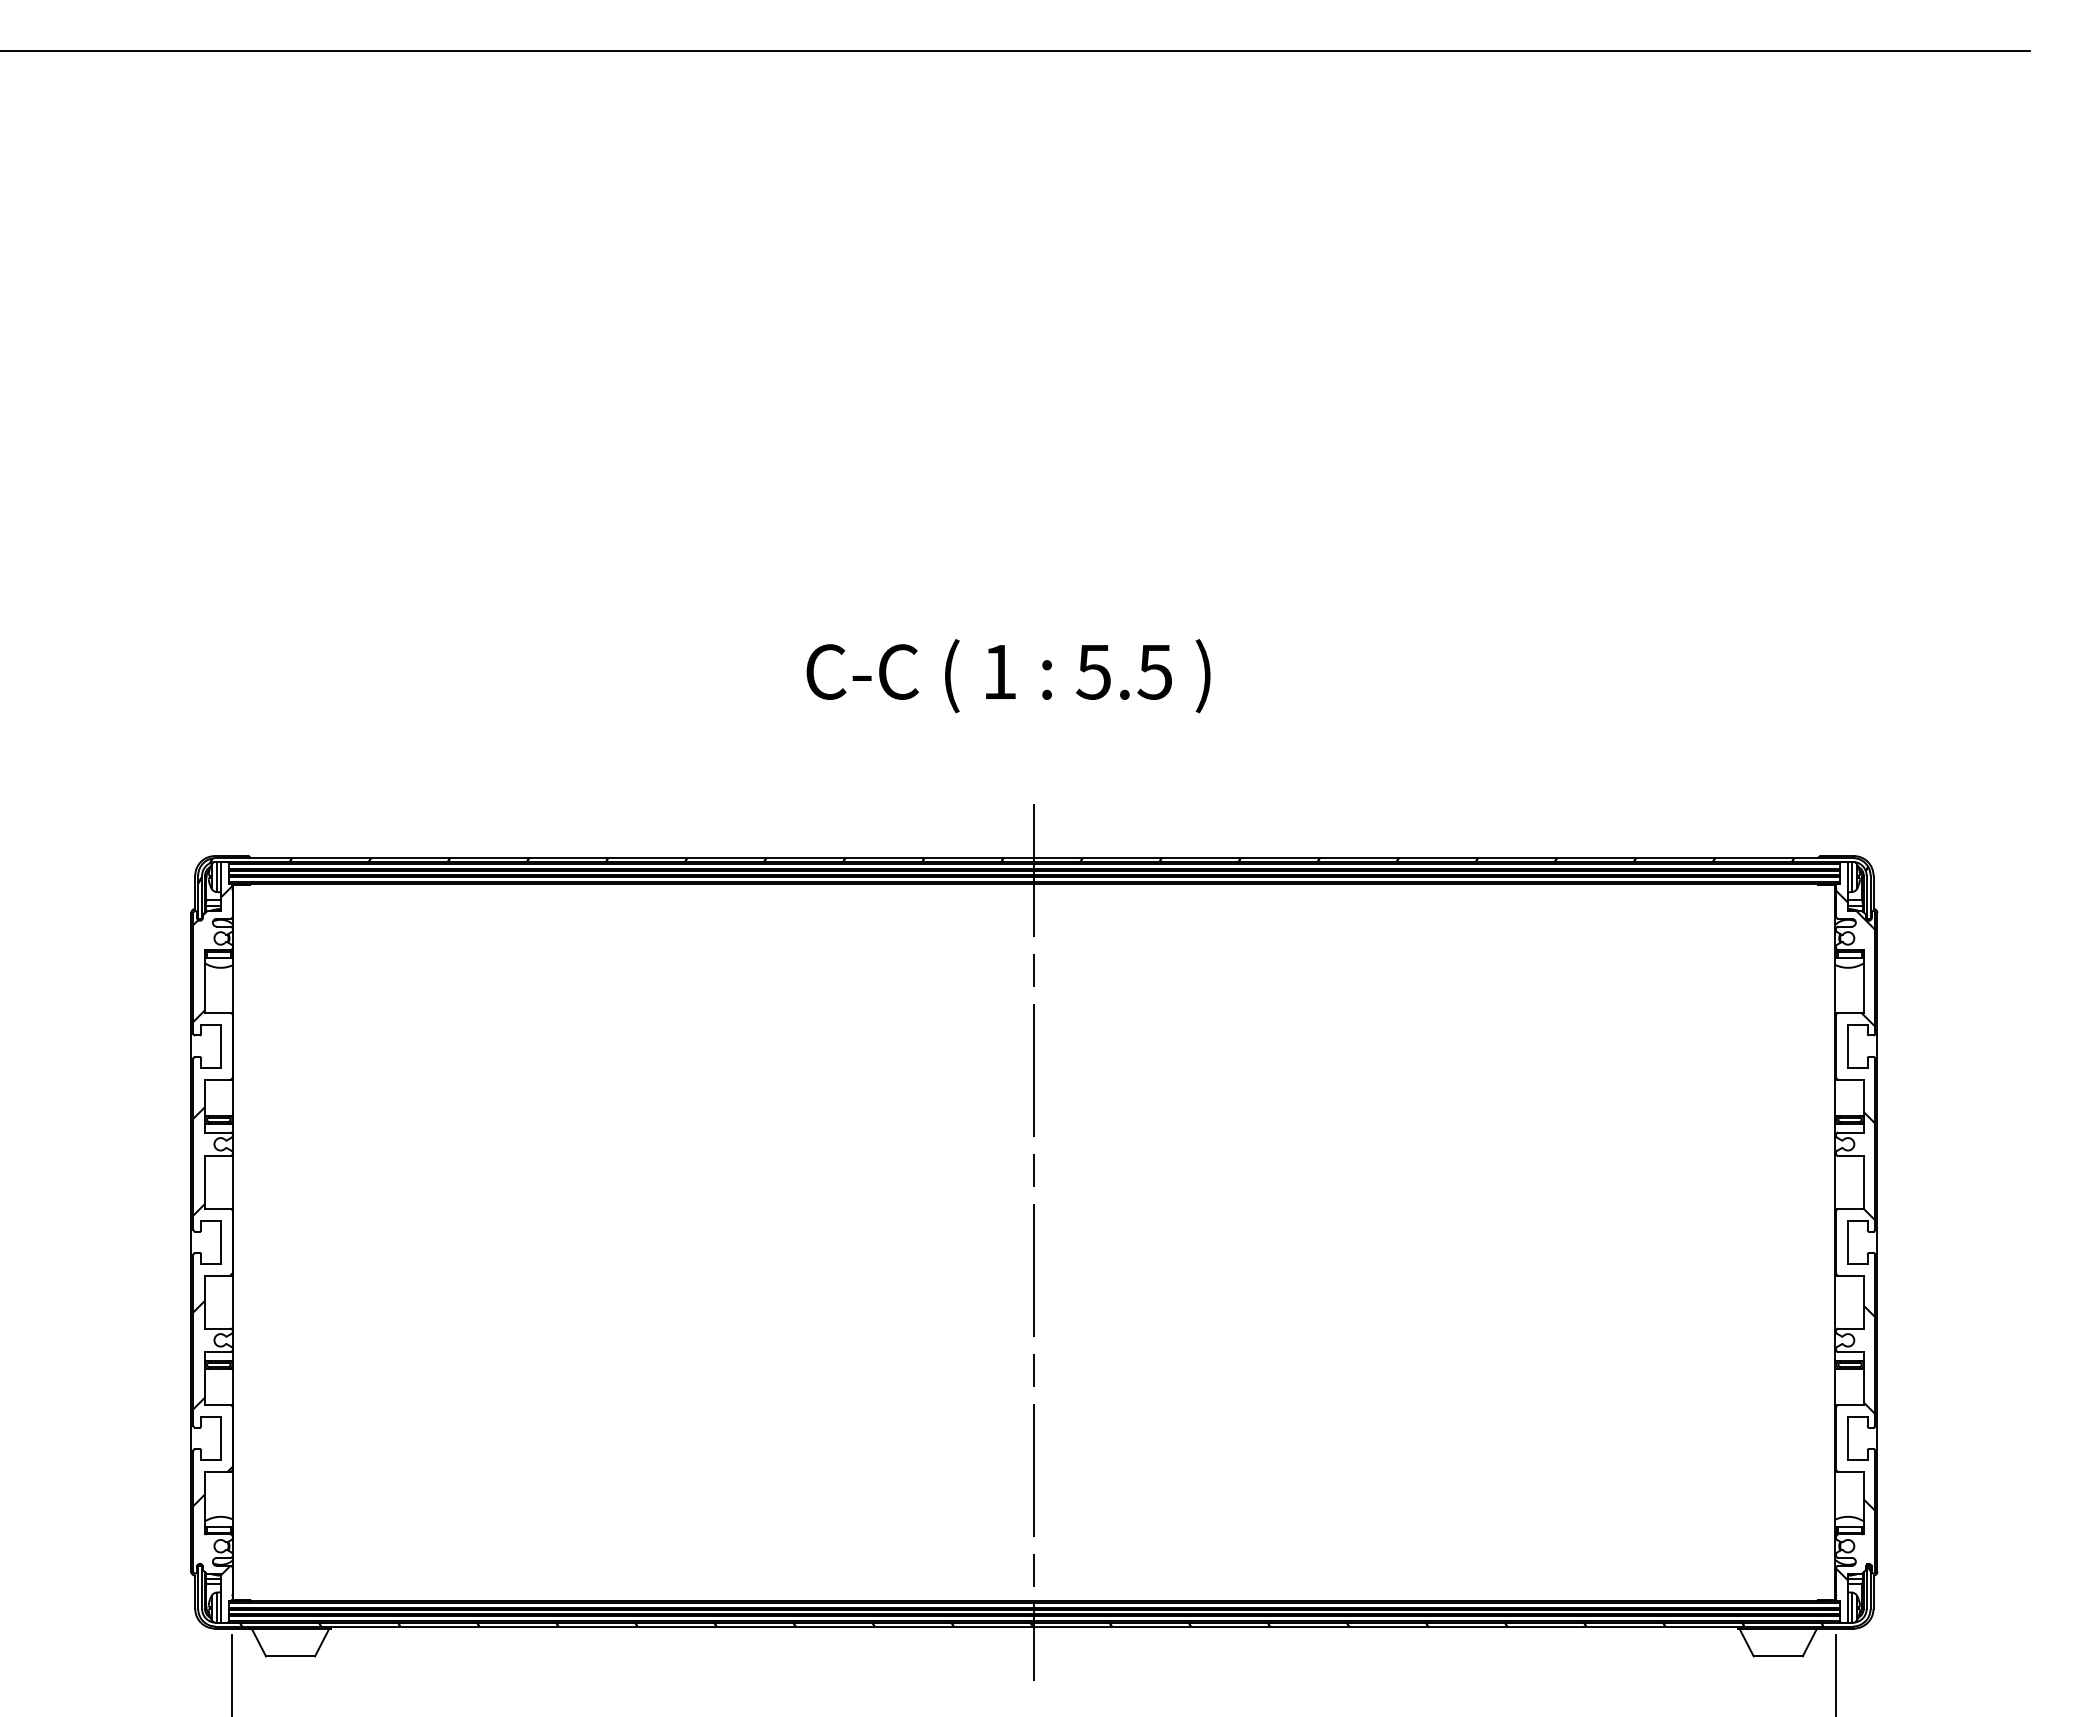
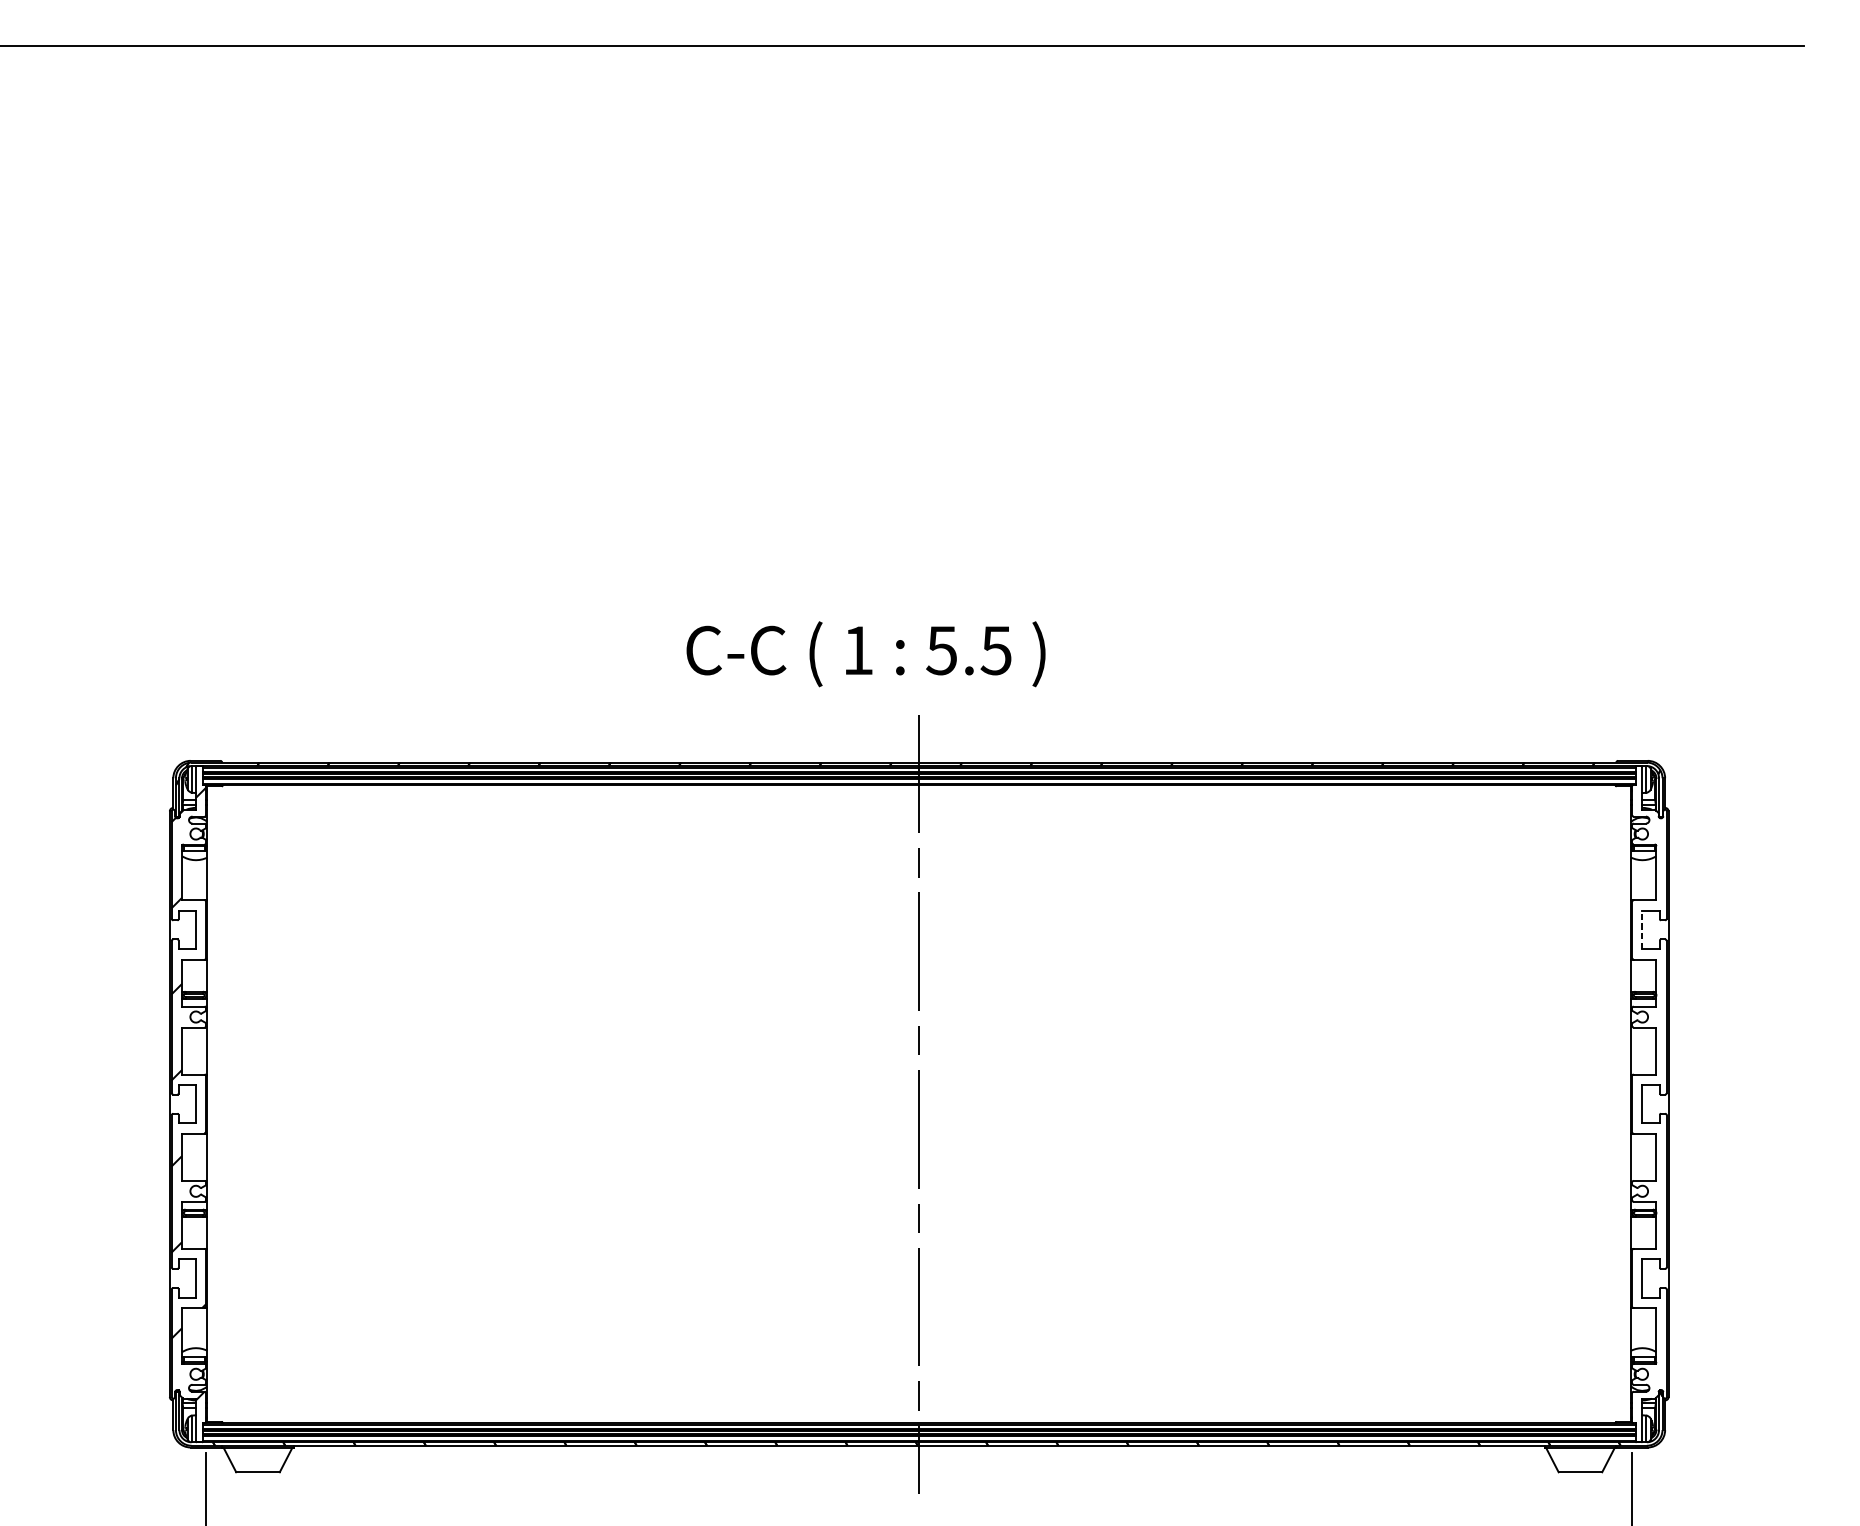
text: (1008, 676) -> (865, 654), moved
line: (1848, 1046) -> (1642, 930), solid -> dashed
hatch: (1855, 1235) -> (1649, 1098), removed

